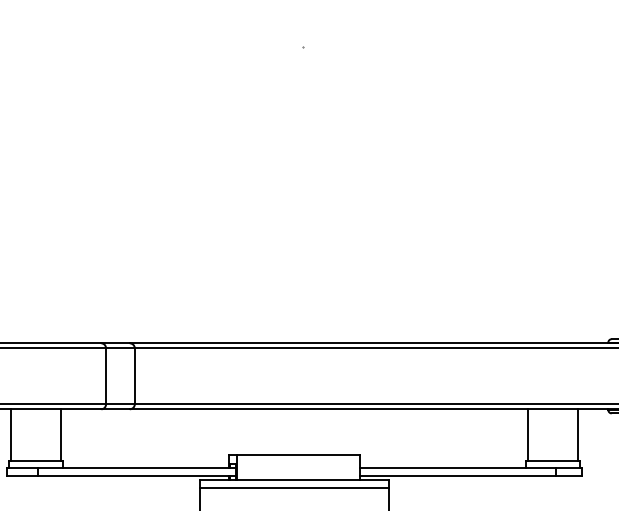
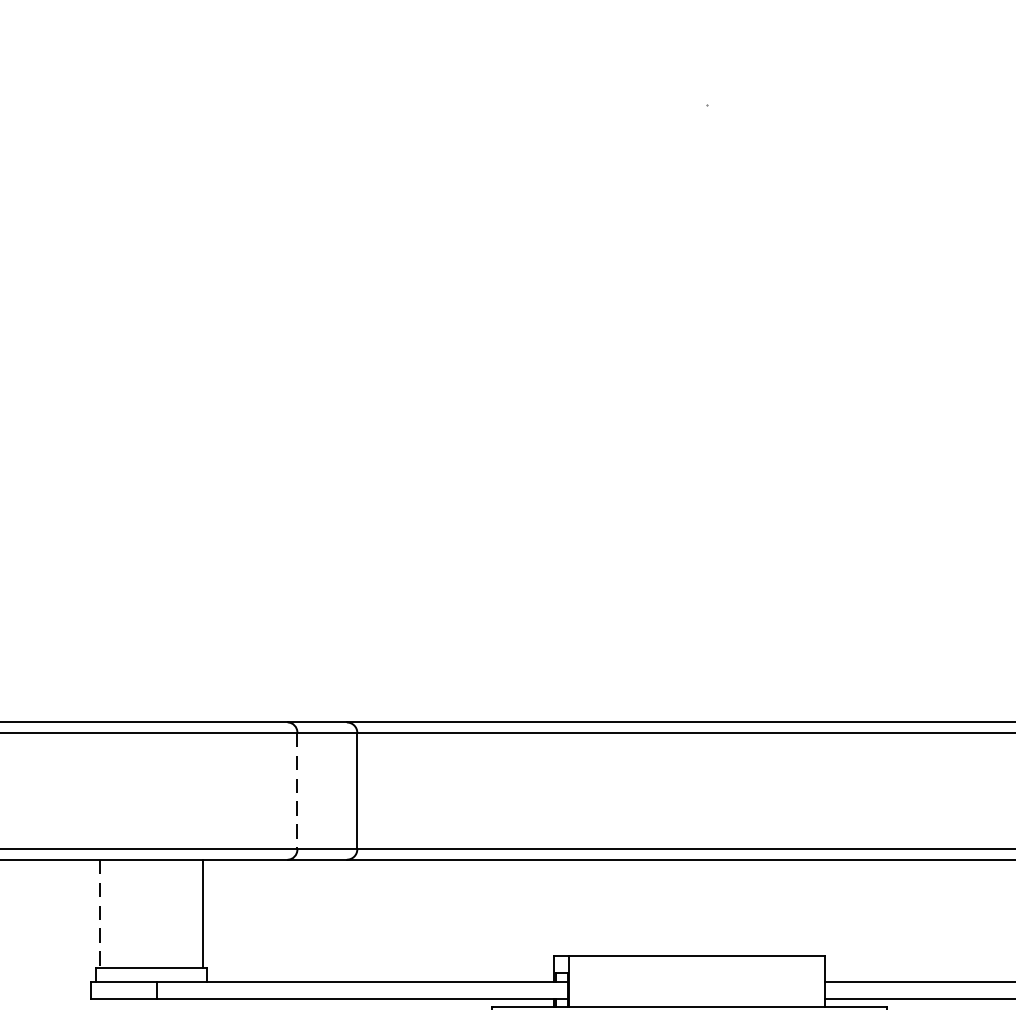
line: (106, 376) -> (298, 791), solid -> dashed
line: (11, 435) -> (100, 914), solid -> dashed

